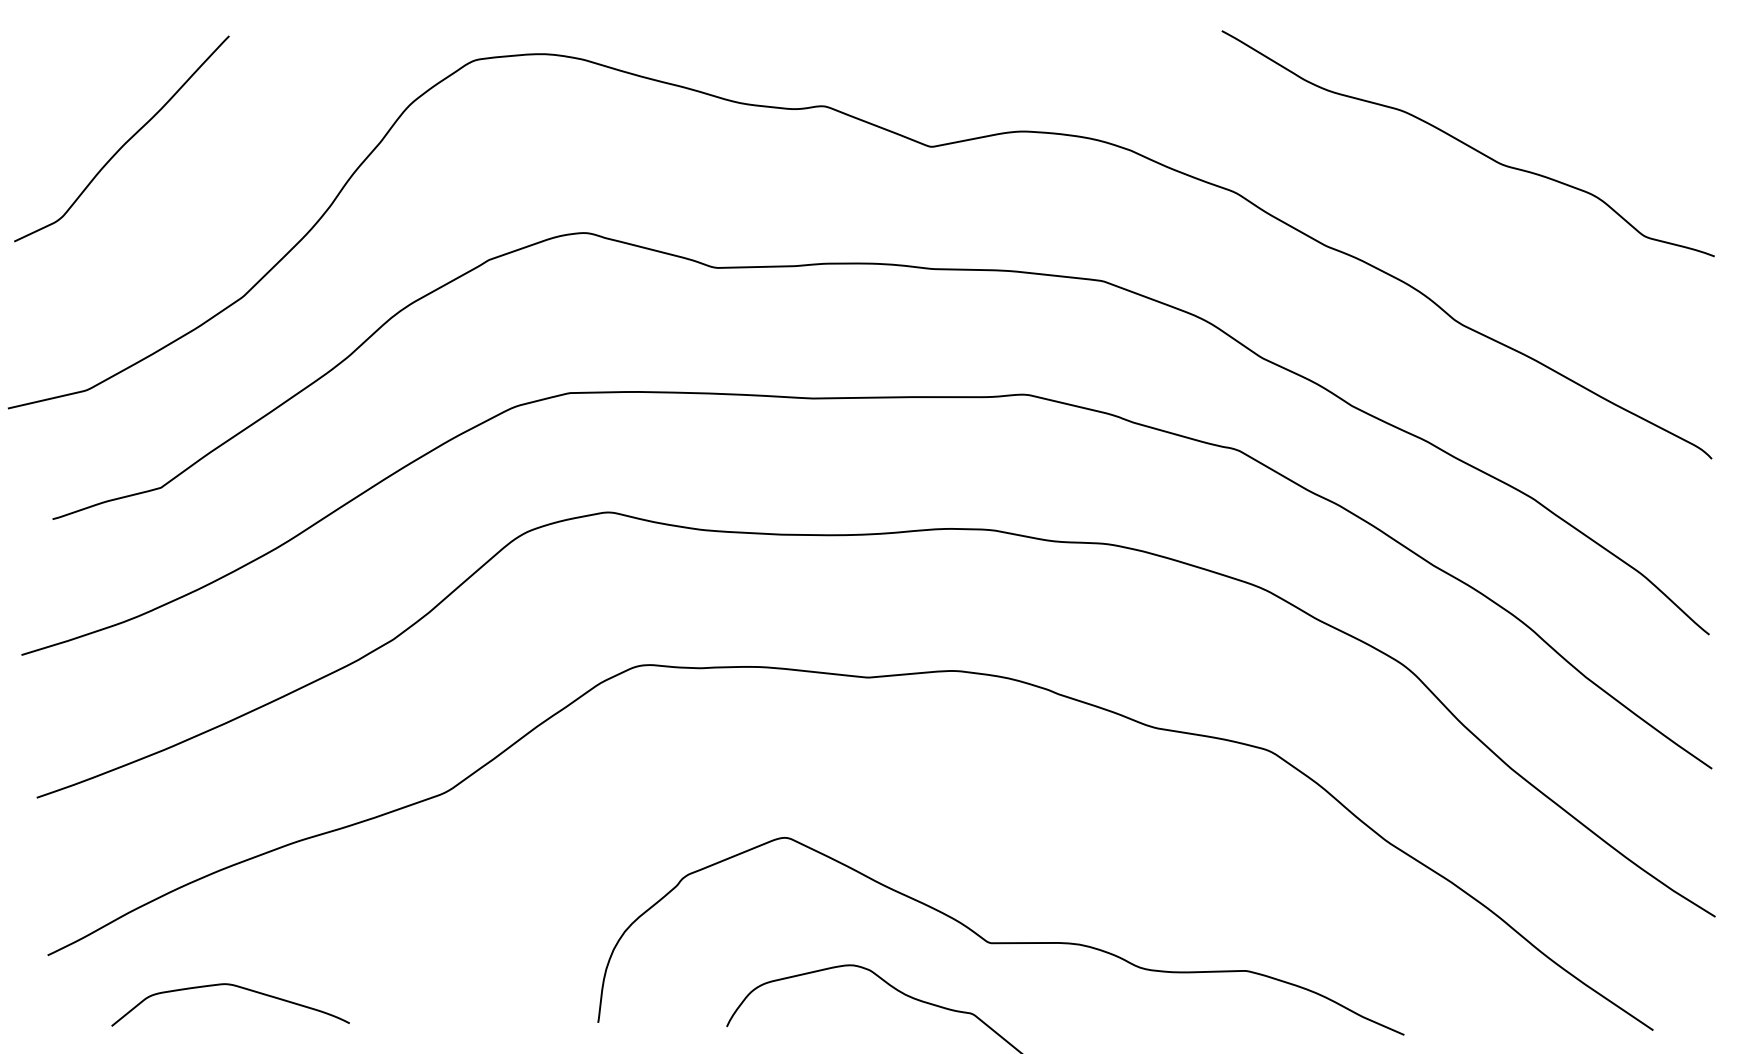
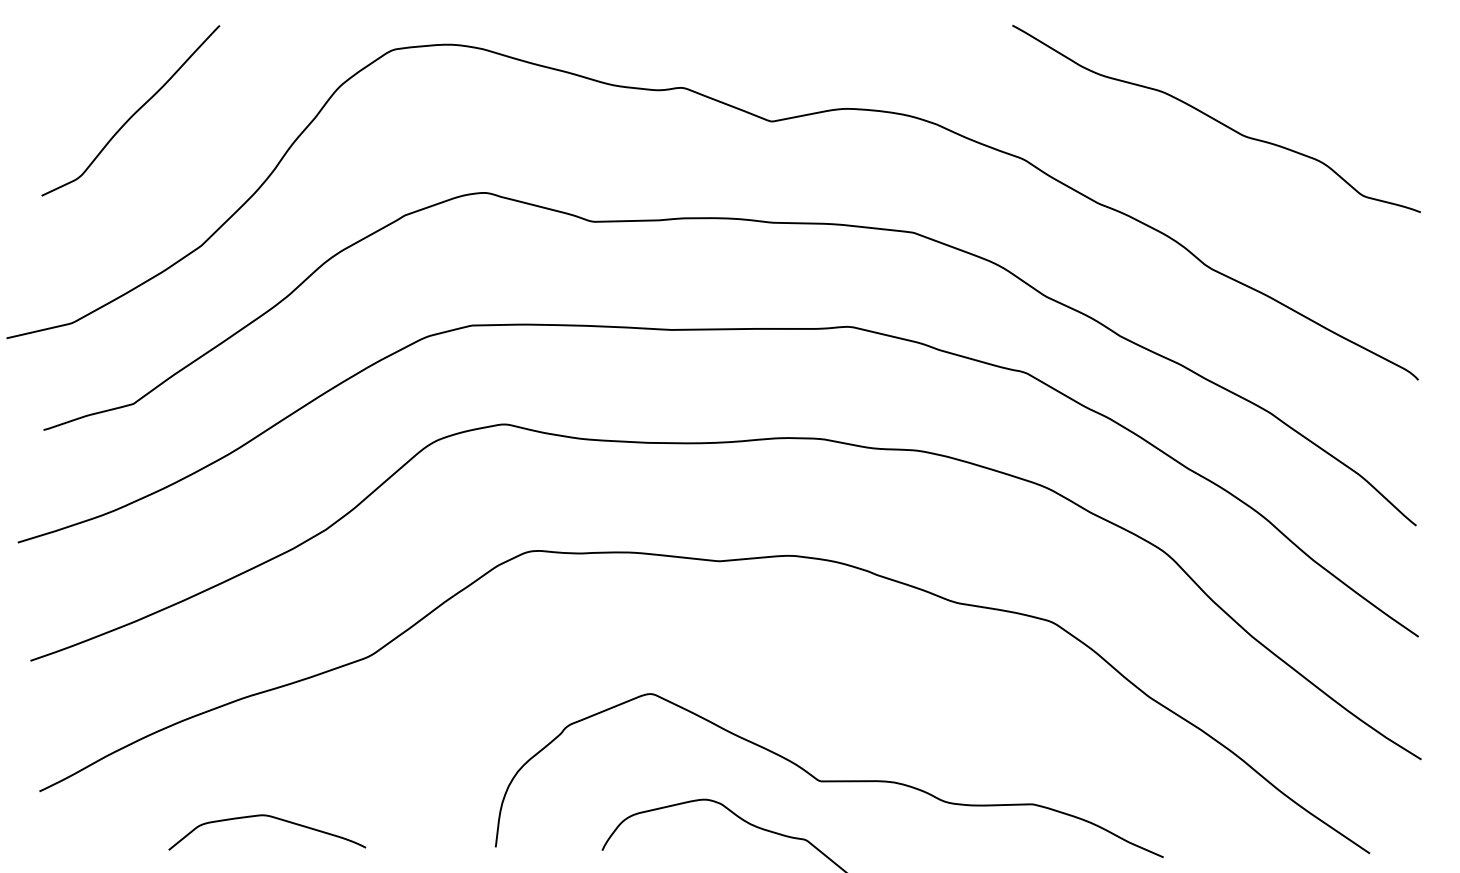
curve: (125, 142) -> (133, 113), moved
curve: (233, 986) -> (269, 817), moved

